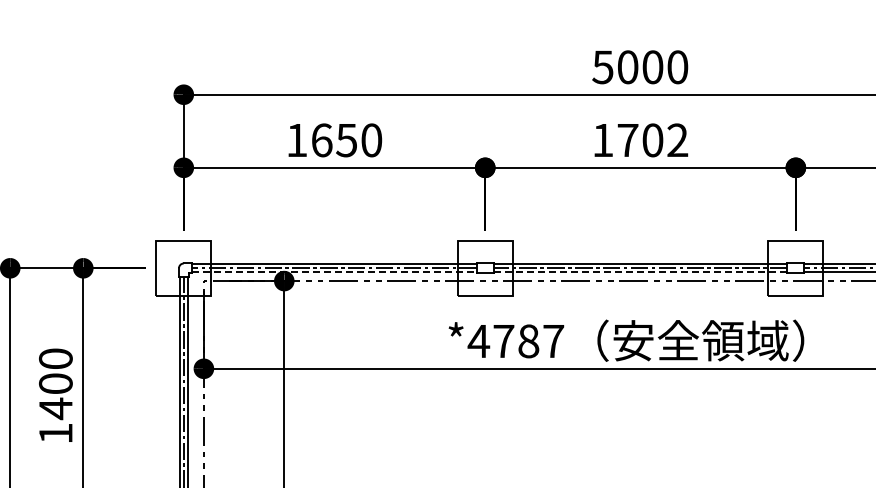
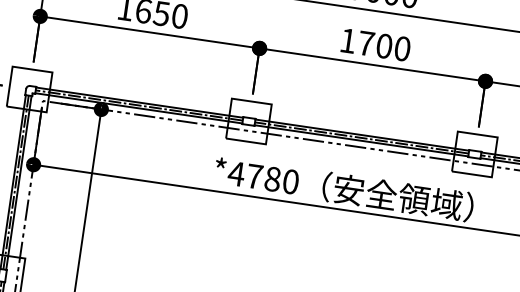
text: (677, 140) -> (402, 48), 1702 -> 1700
line: (335, 272) -> (139, 108), dashed -> solid
line: (640, 272) -> (361, 141), dashed -> solid
text: (553, 341) -> (290, 181), *4787 -> *4780

